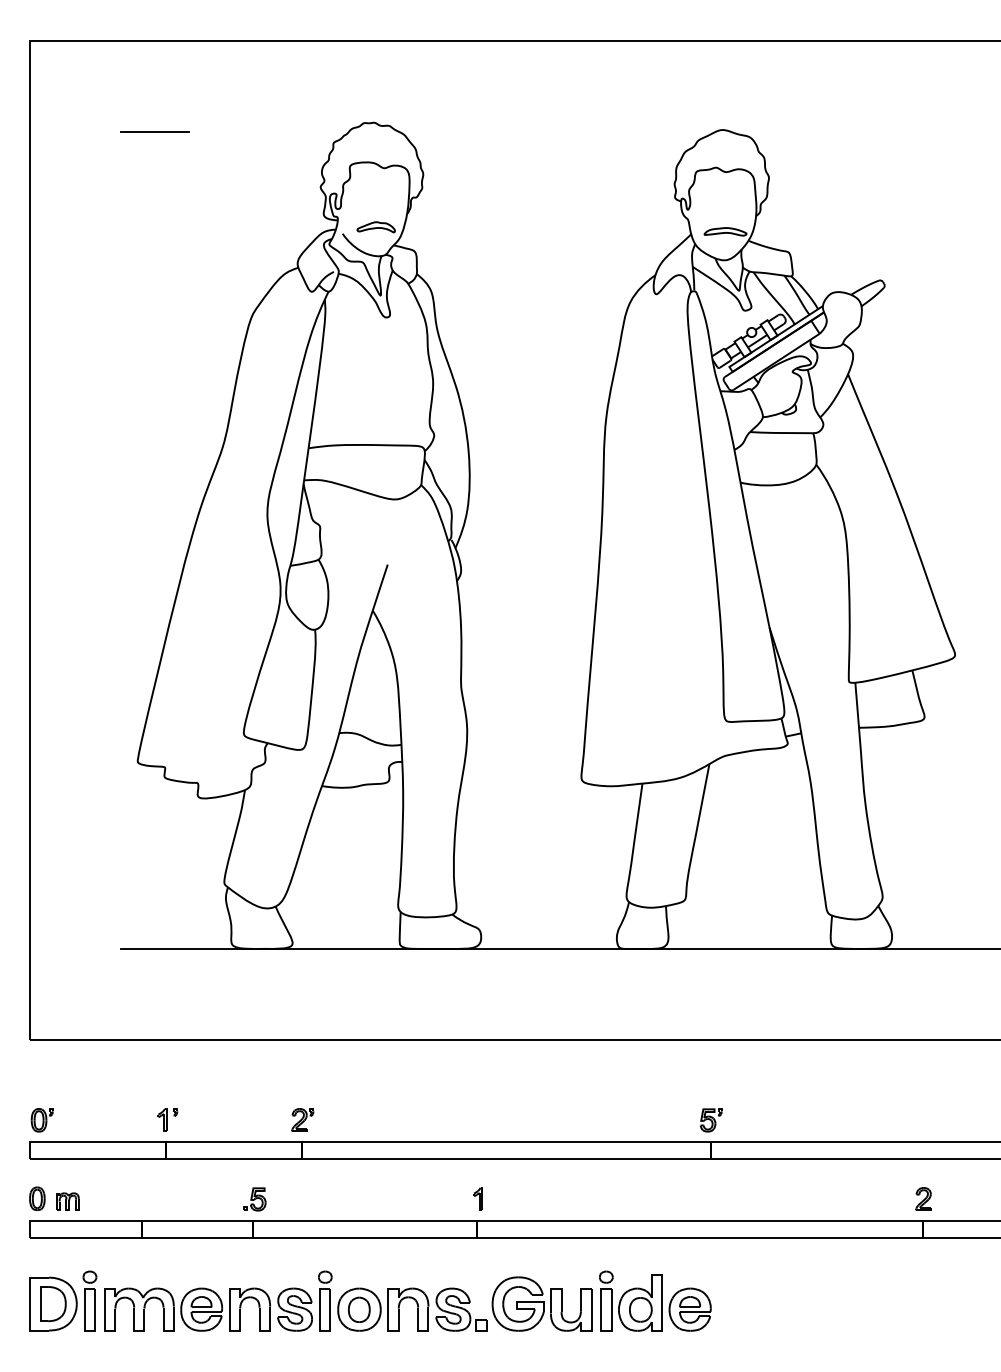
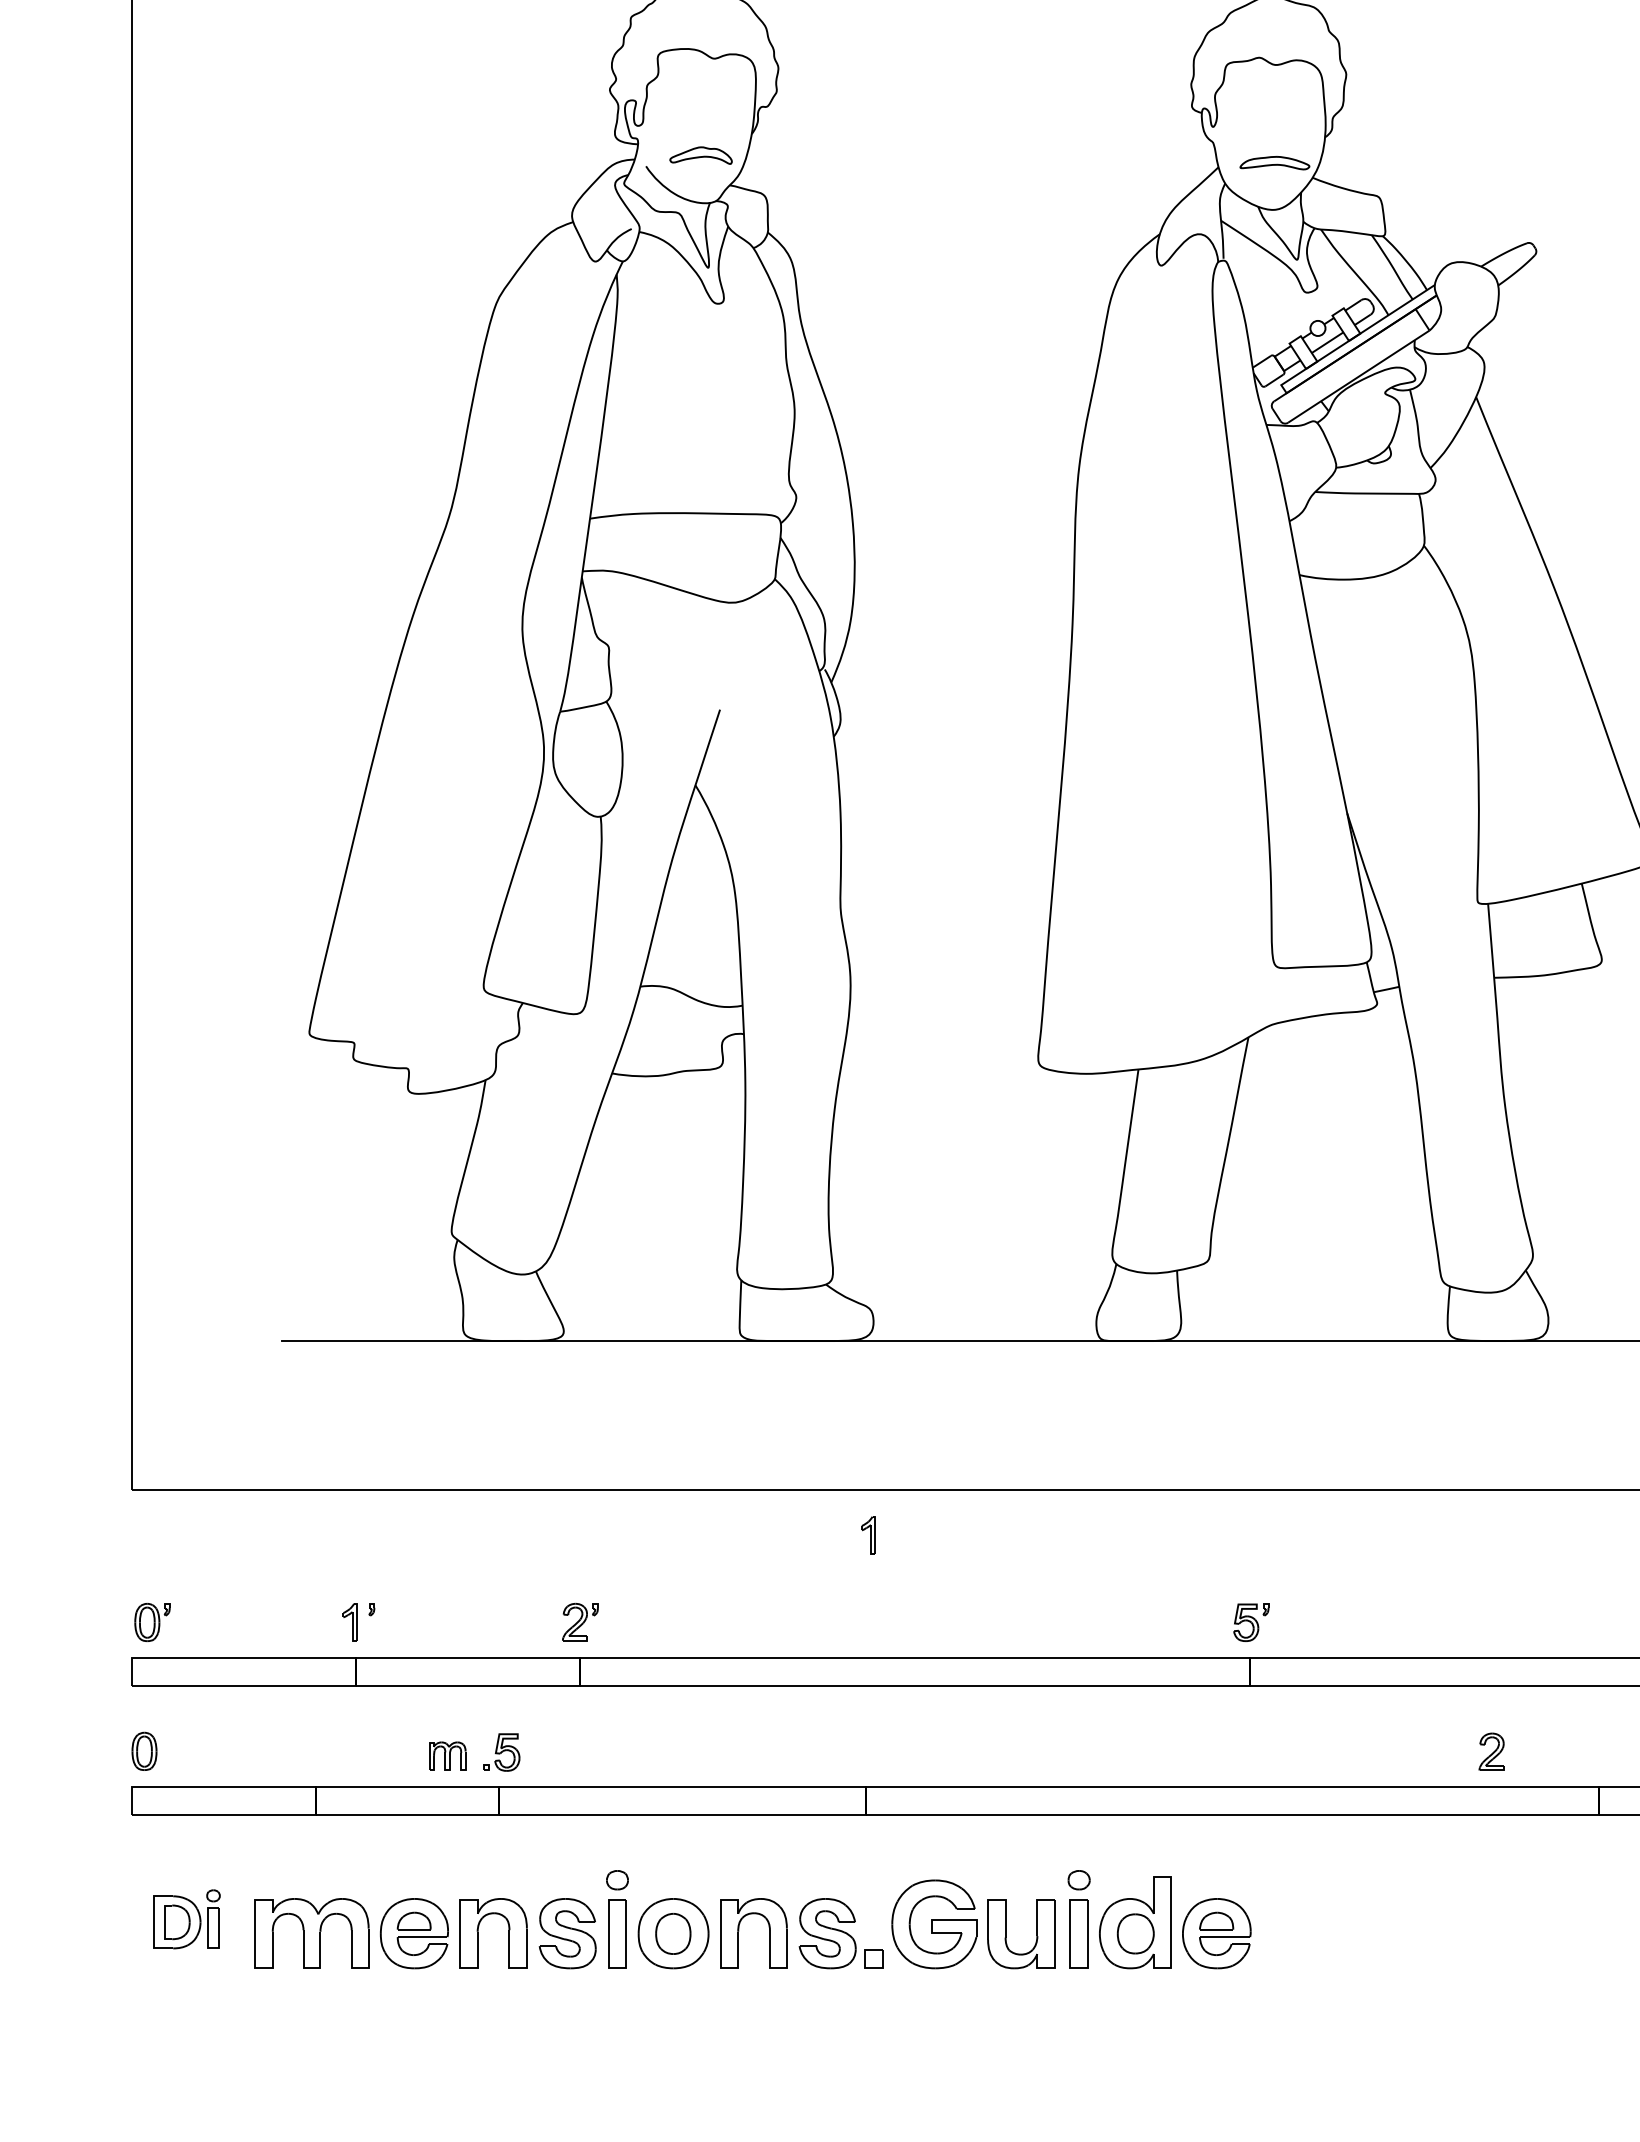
part: (477, 1198) -> (867, 1534), moved
part: (923, 1198) -> (1491, 1750), moved
part: (67, 1201) -> (446, 1755), moved
part: (63, 1300) -> (187, 1918), size x0.6

